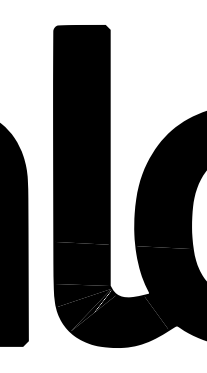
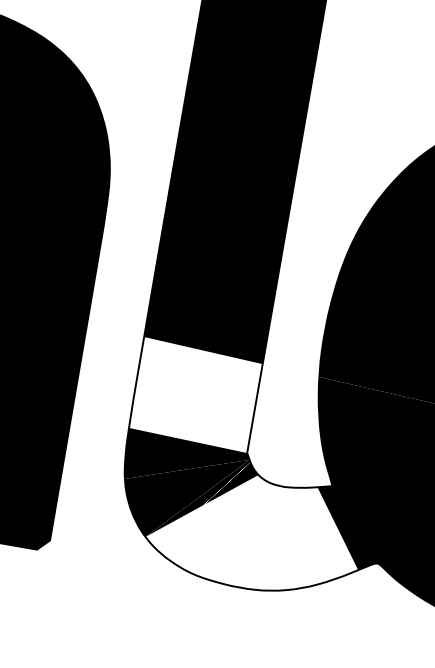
fill: (81, 263) -> (194, 393), removed
fill: (119, 321) -> (254, 533), removed

